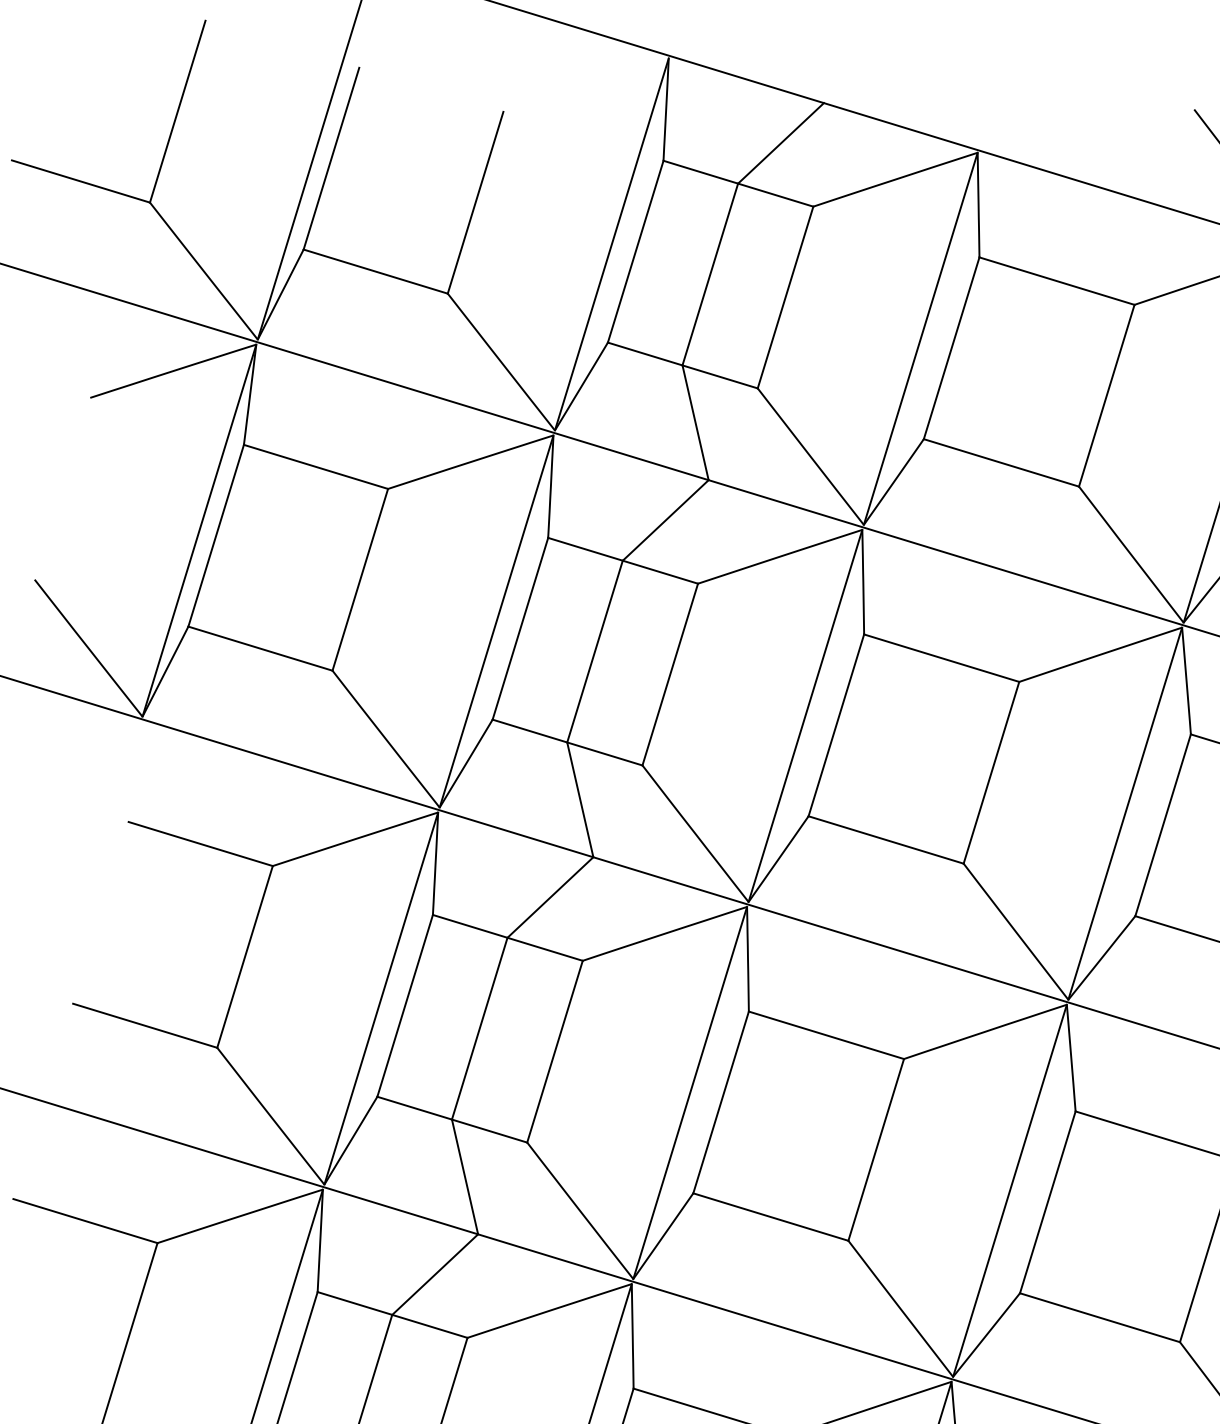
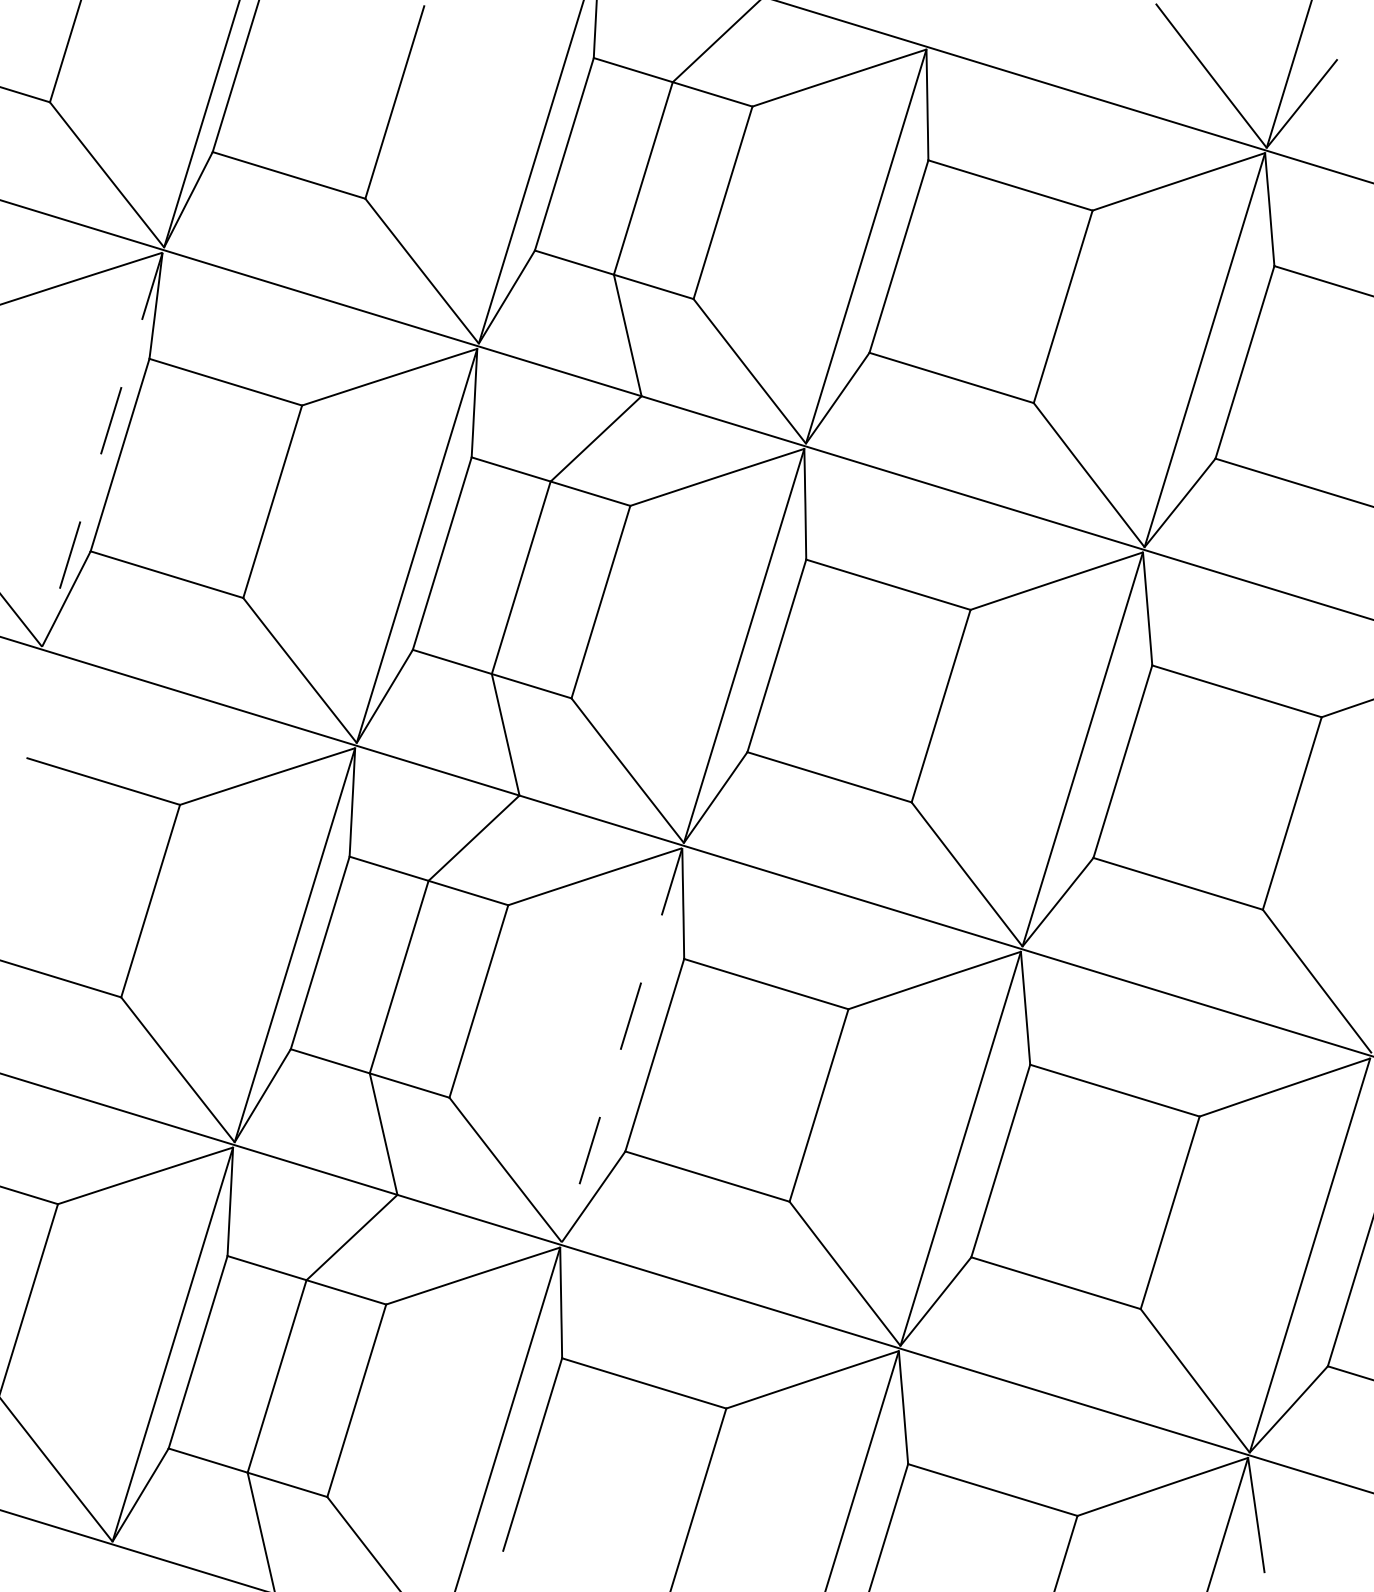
line: (199, 531) -> (102, 450), solid -> dashed
line: (689, 1093) -> (621, 1045), solid -> dashed

